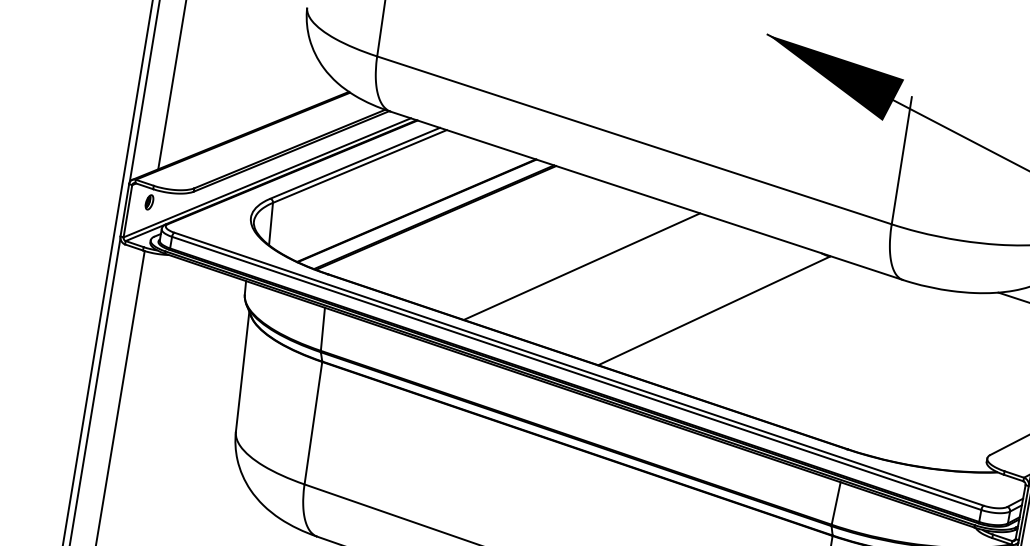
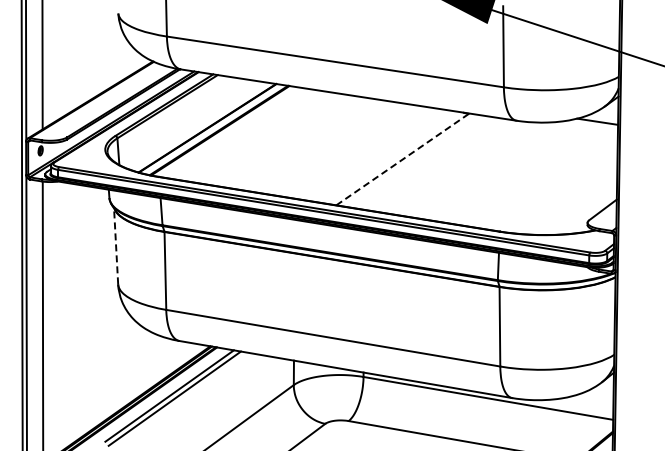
line: (581, 266) -> (315, 145), removed
line: (713, 310) -> (402, 159), solid -> dashed
line: (243, 370) -> (116, 245), solid -> dashed

